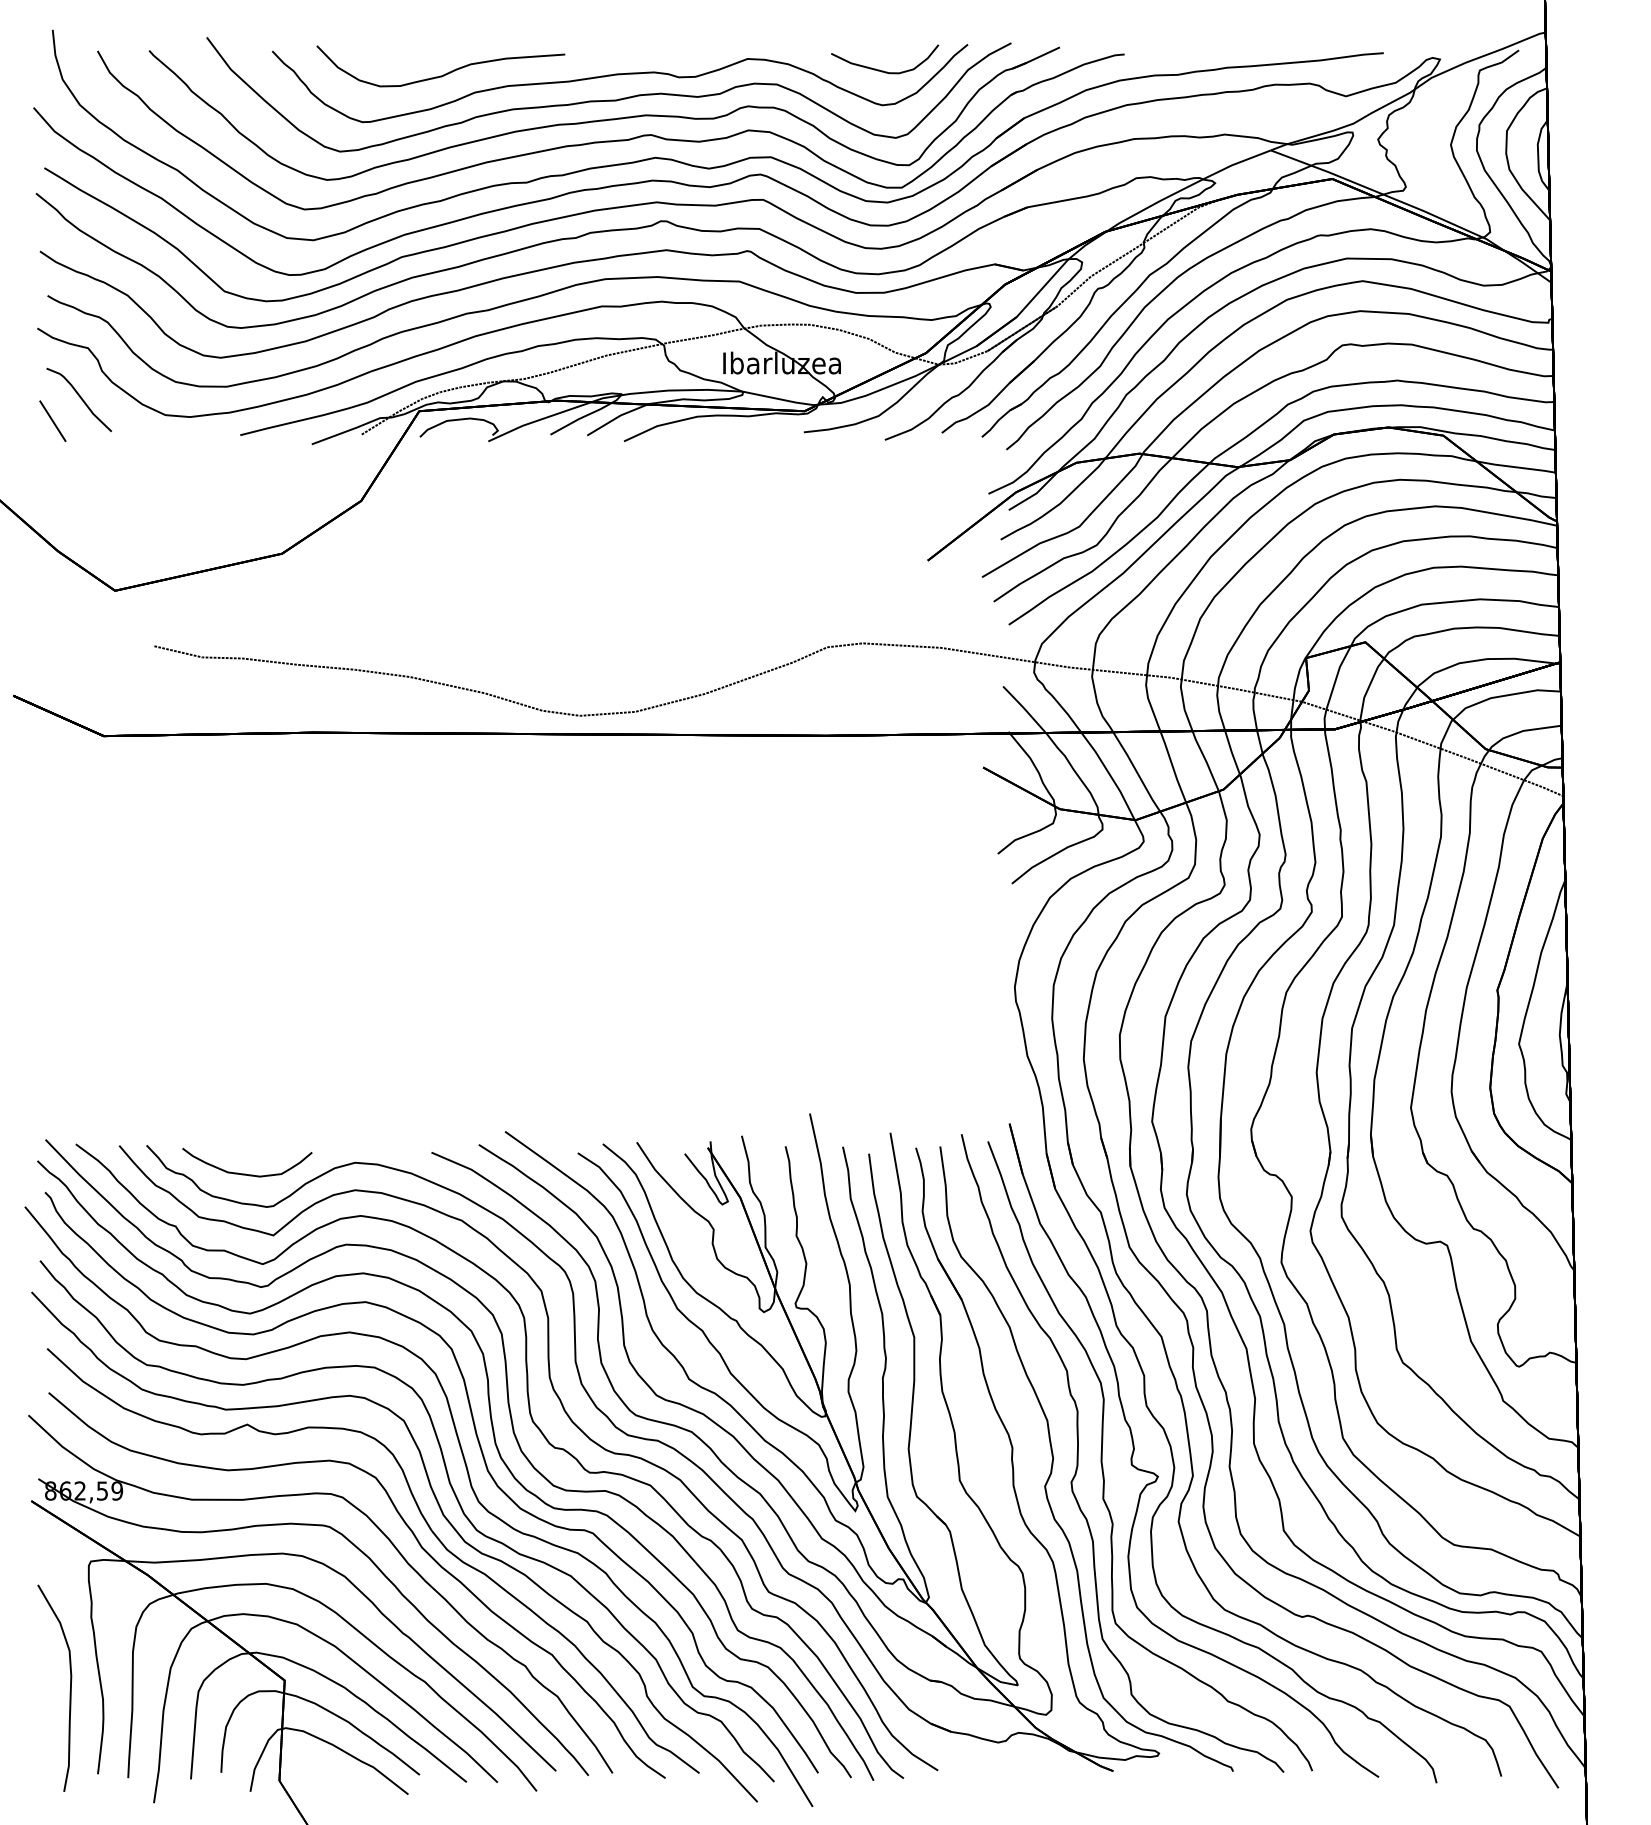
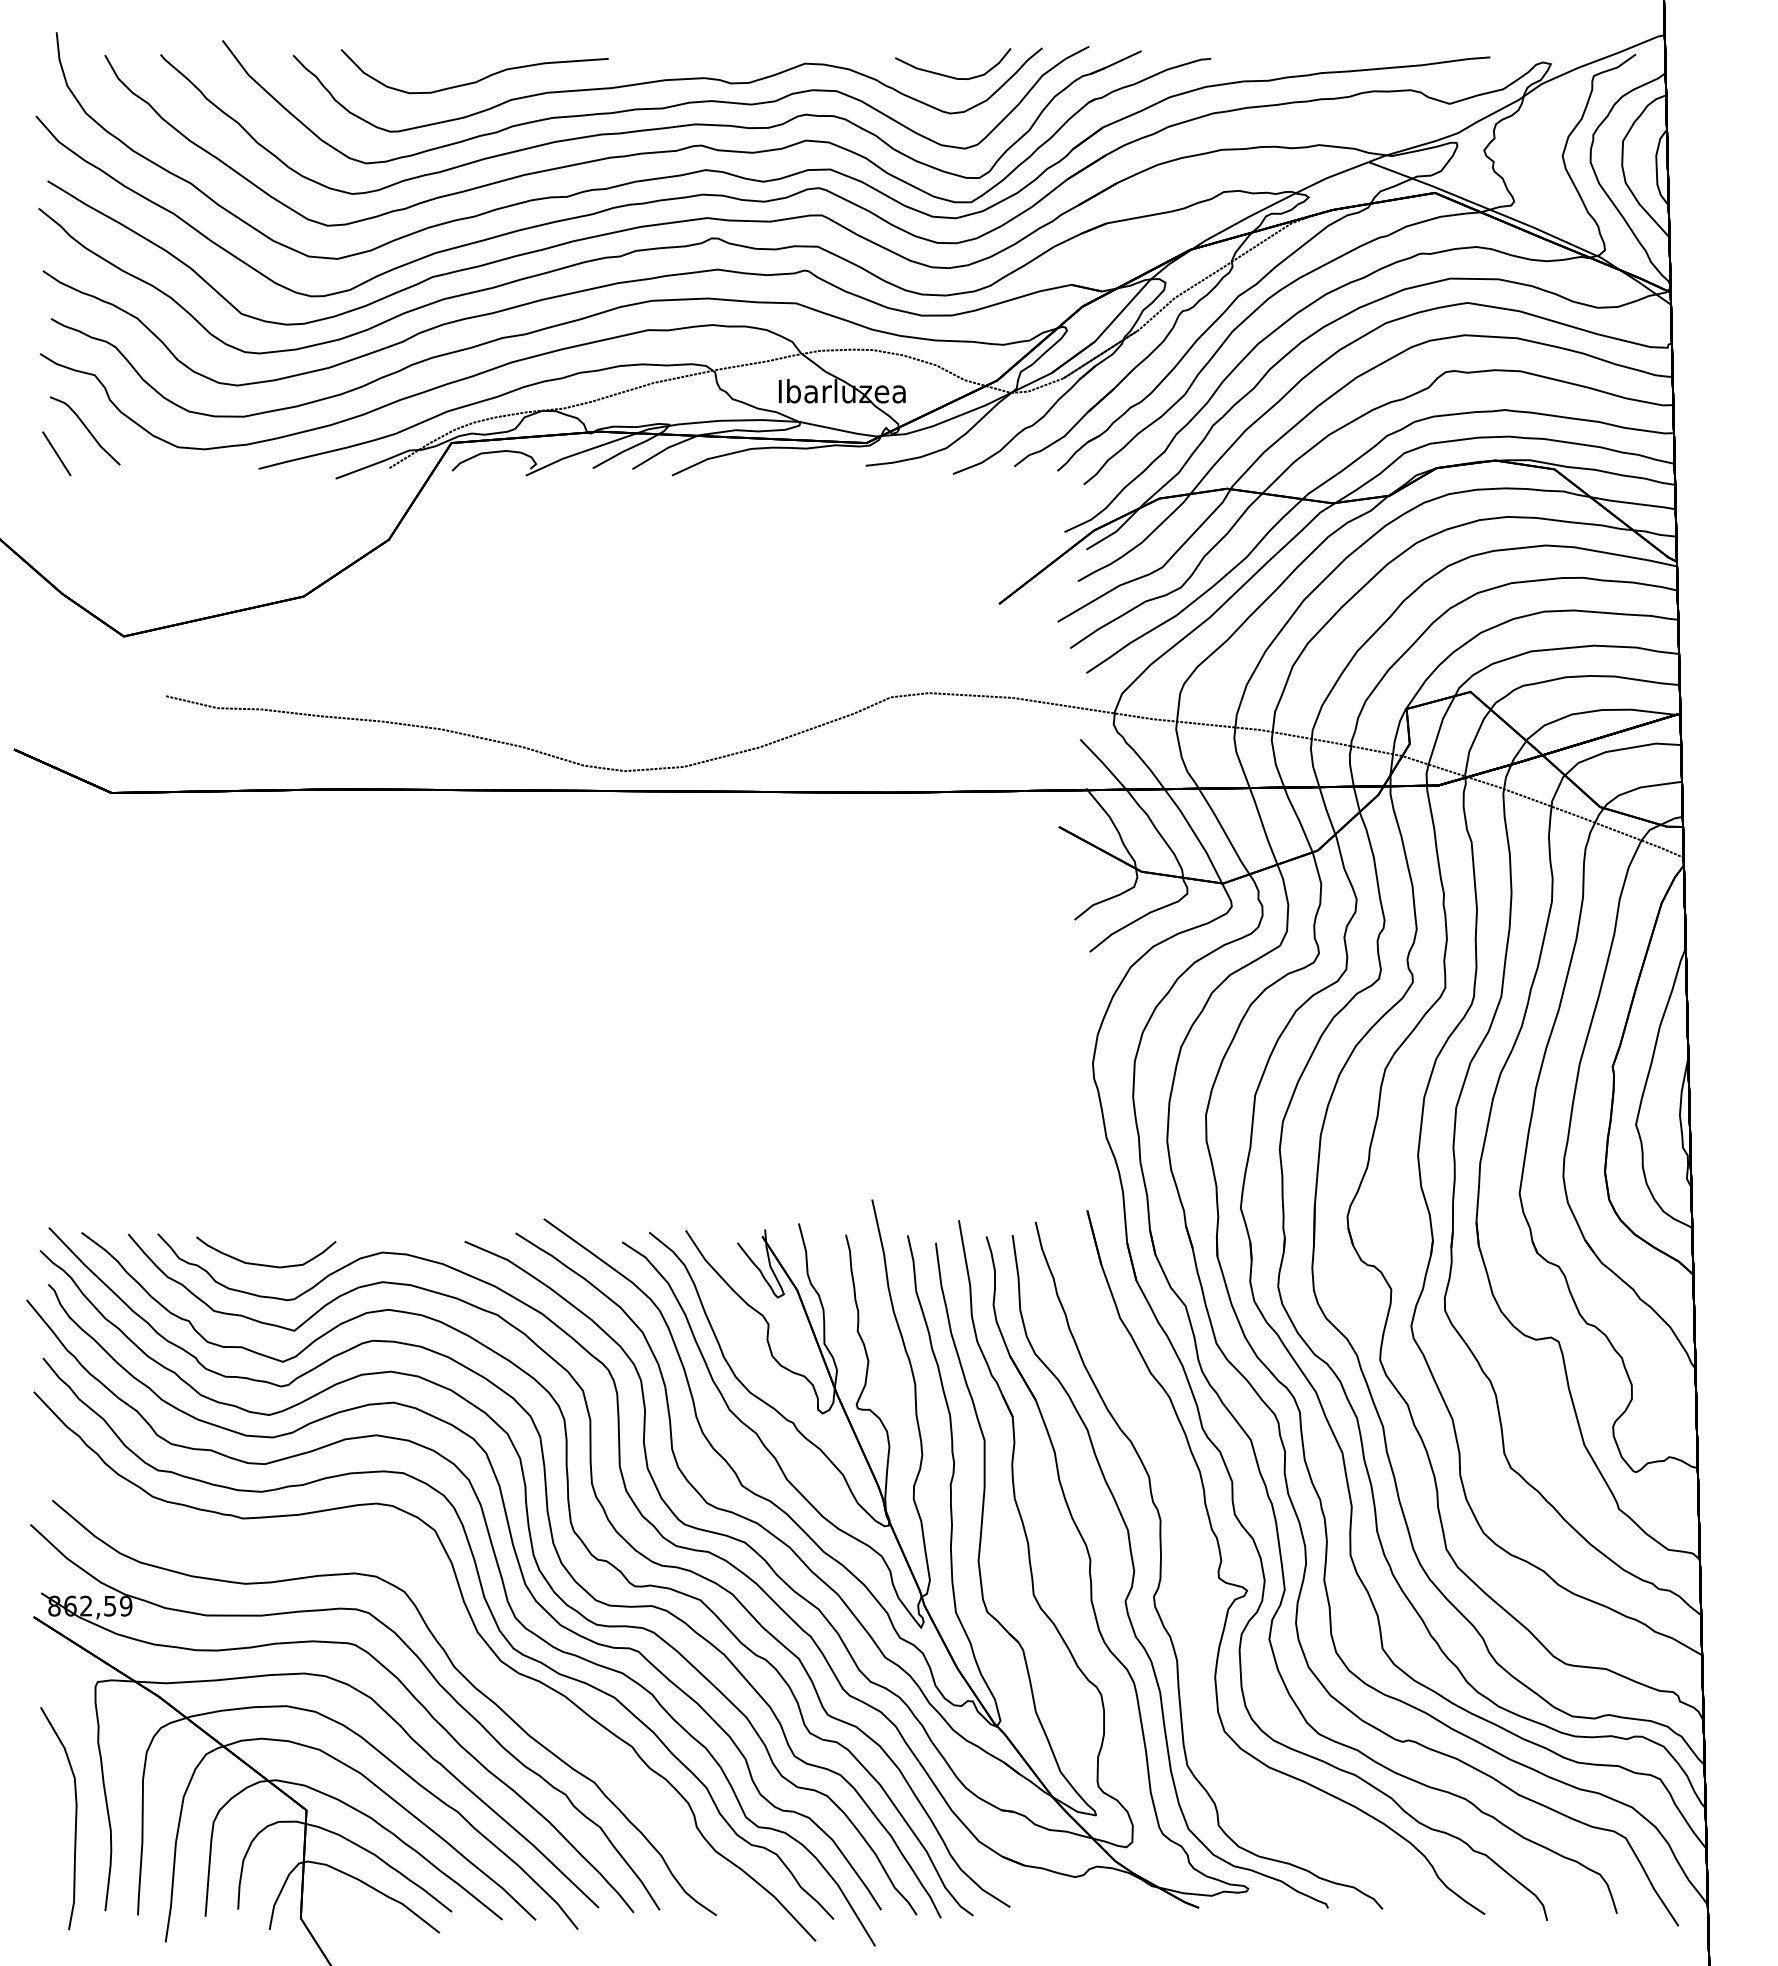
part: (1102, 1456) -> (1187, 1568), removed
part: (429, 1529) -> (462, 1647), removed

